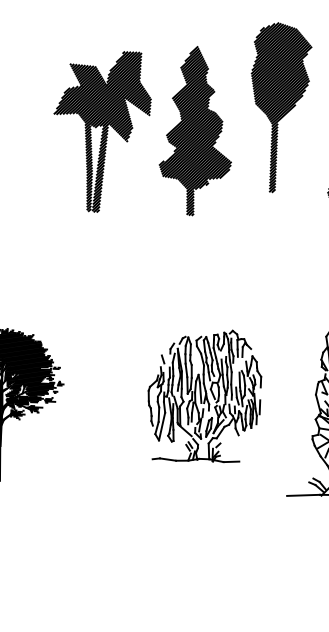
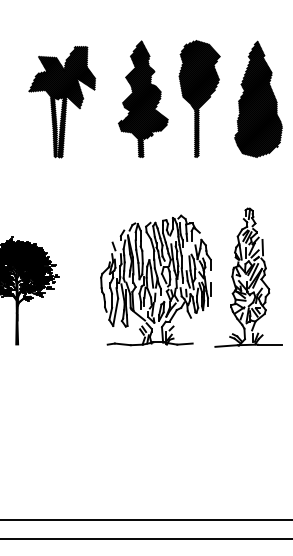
part: (279, 107) -> (199, 98), moved
part: (102, 132) -> (62, 102), moved
part: (203, 395) -> (155, 280), size x1.43

